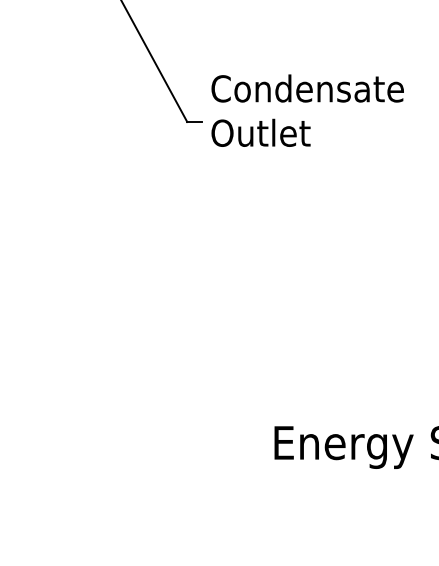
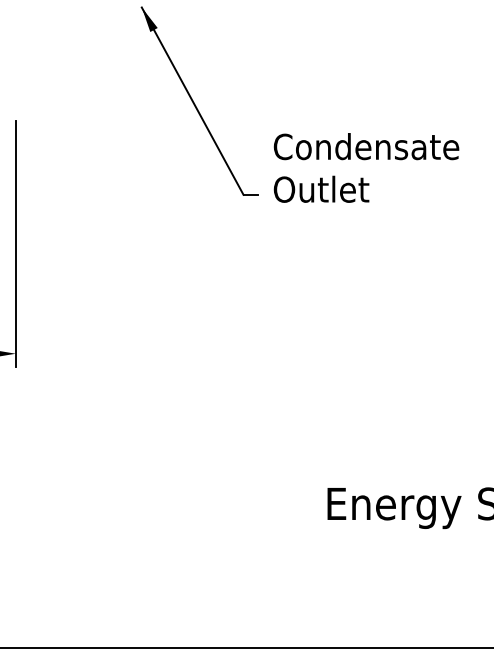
text: (307, 110) -> (366, 167), moved

